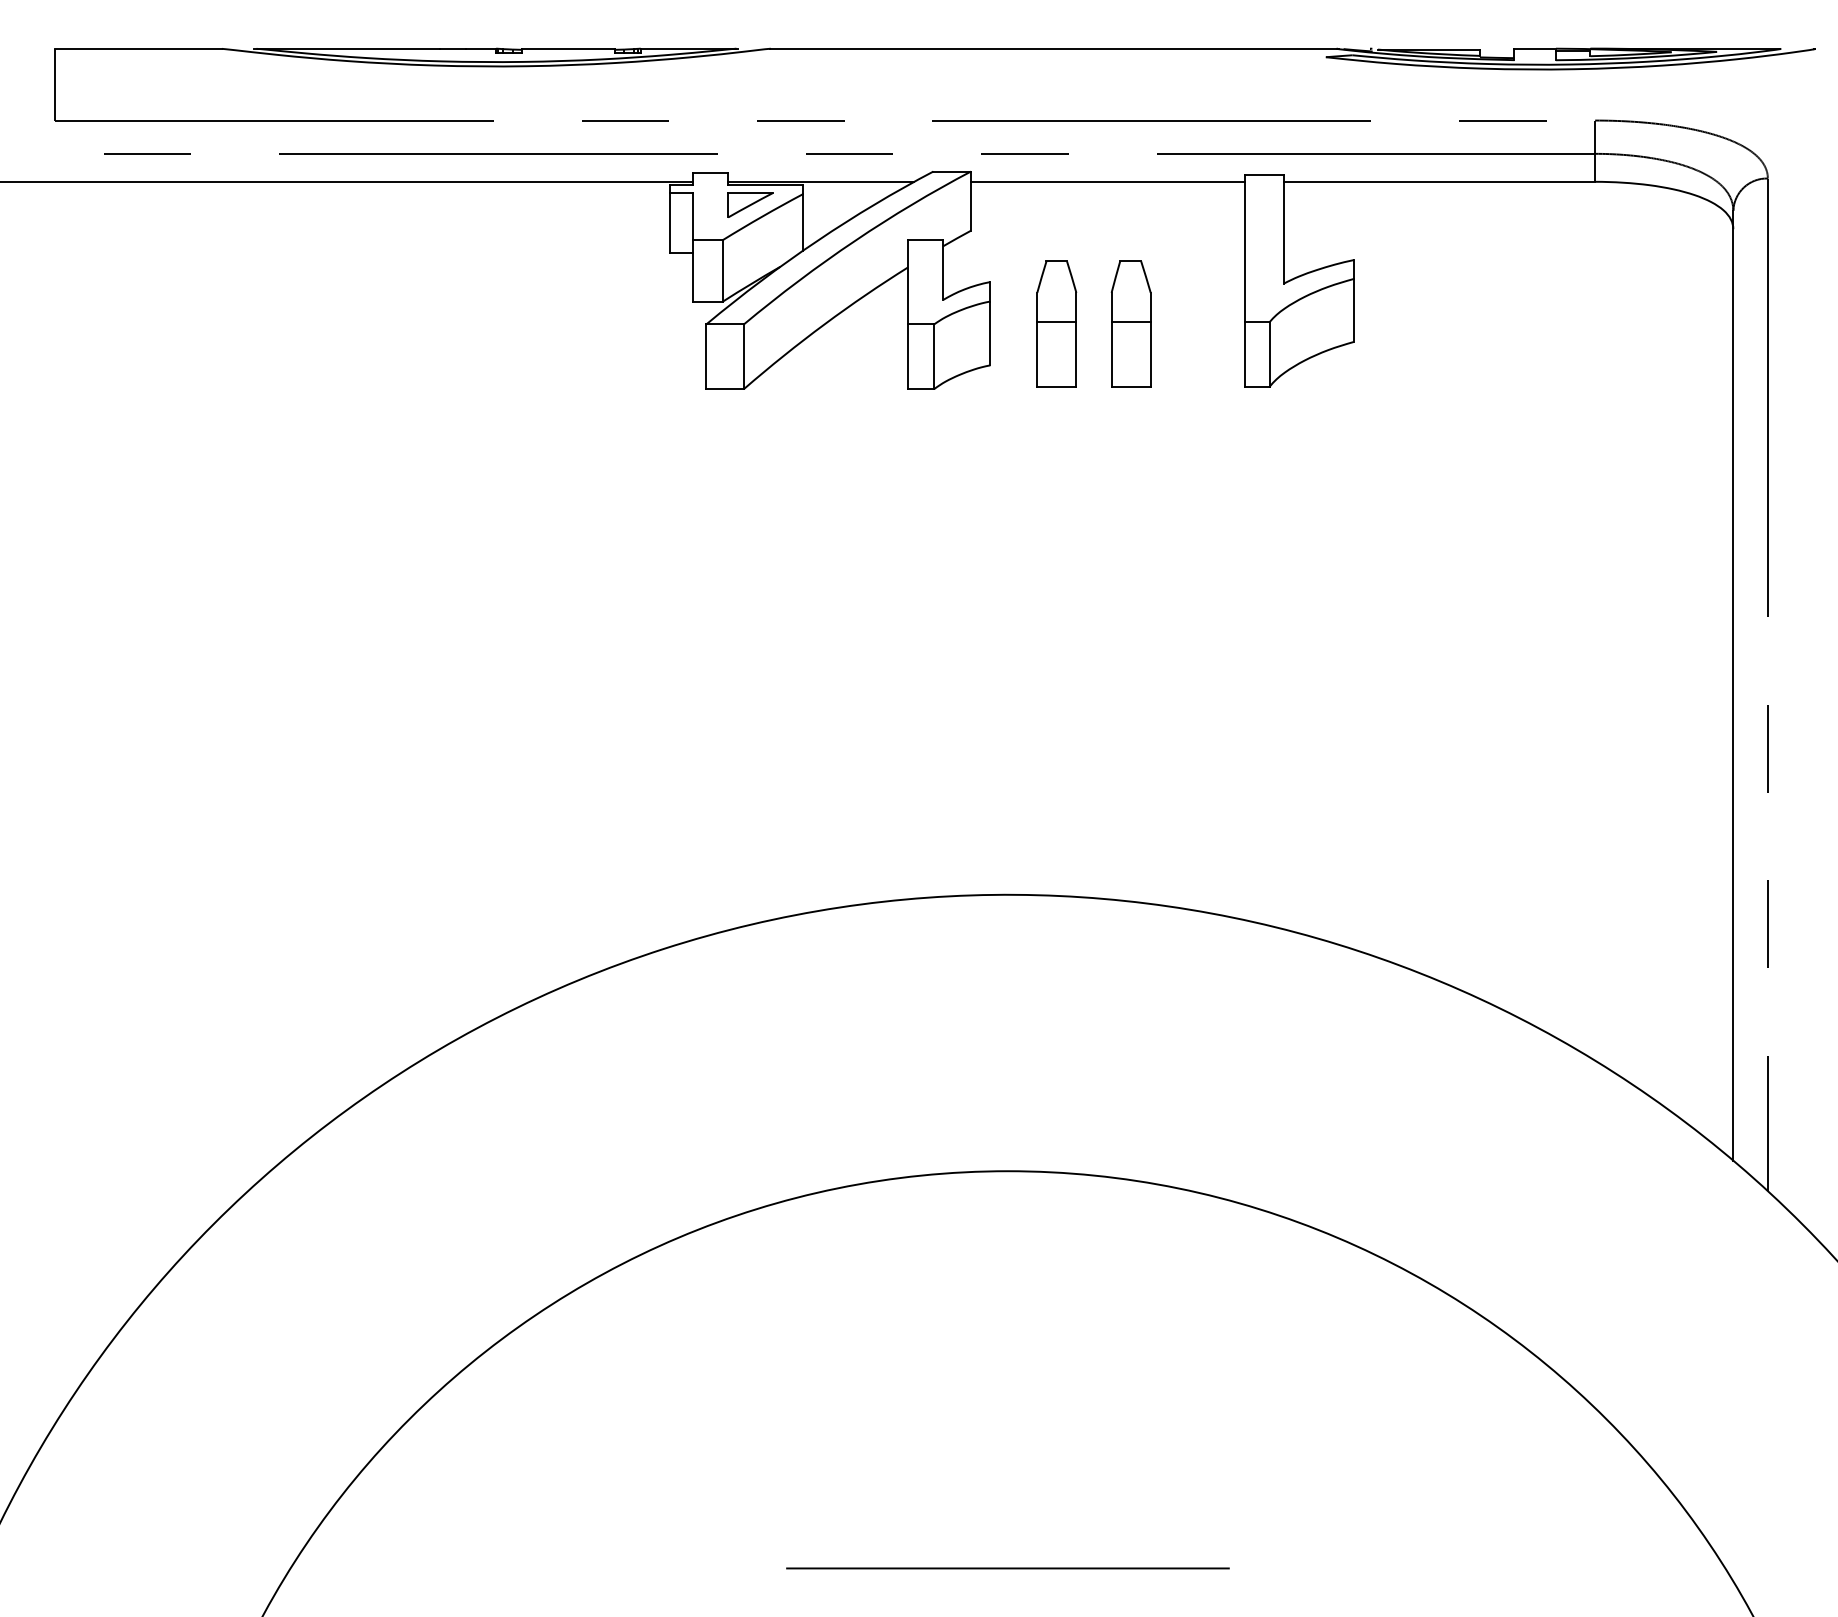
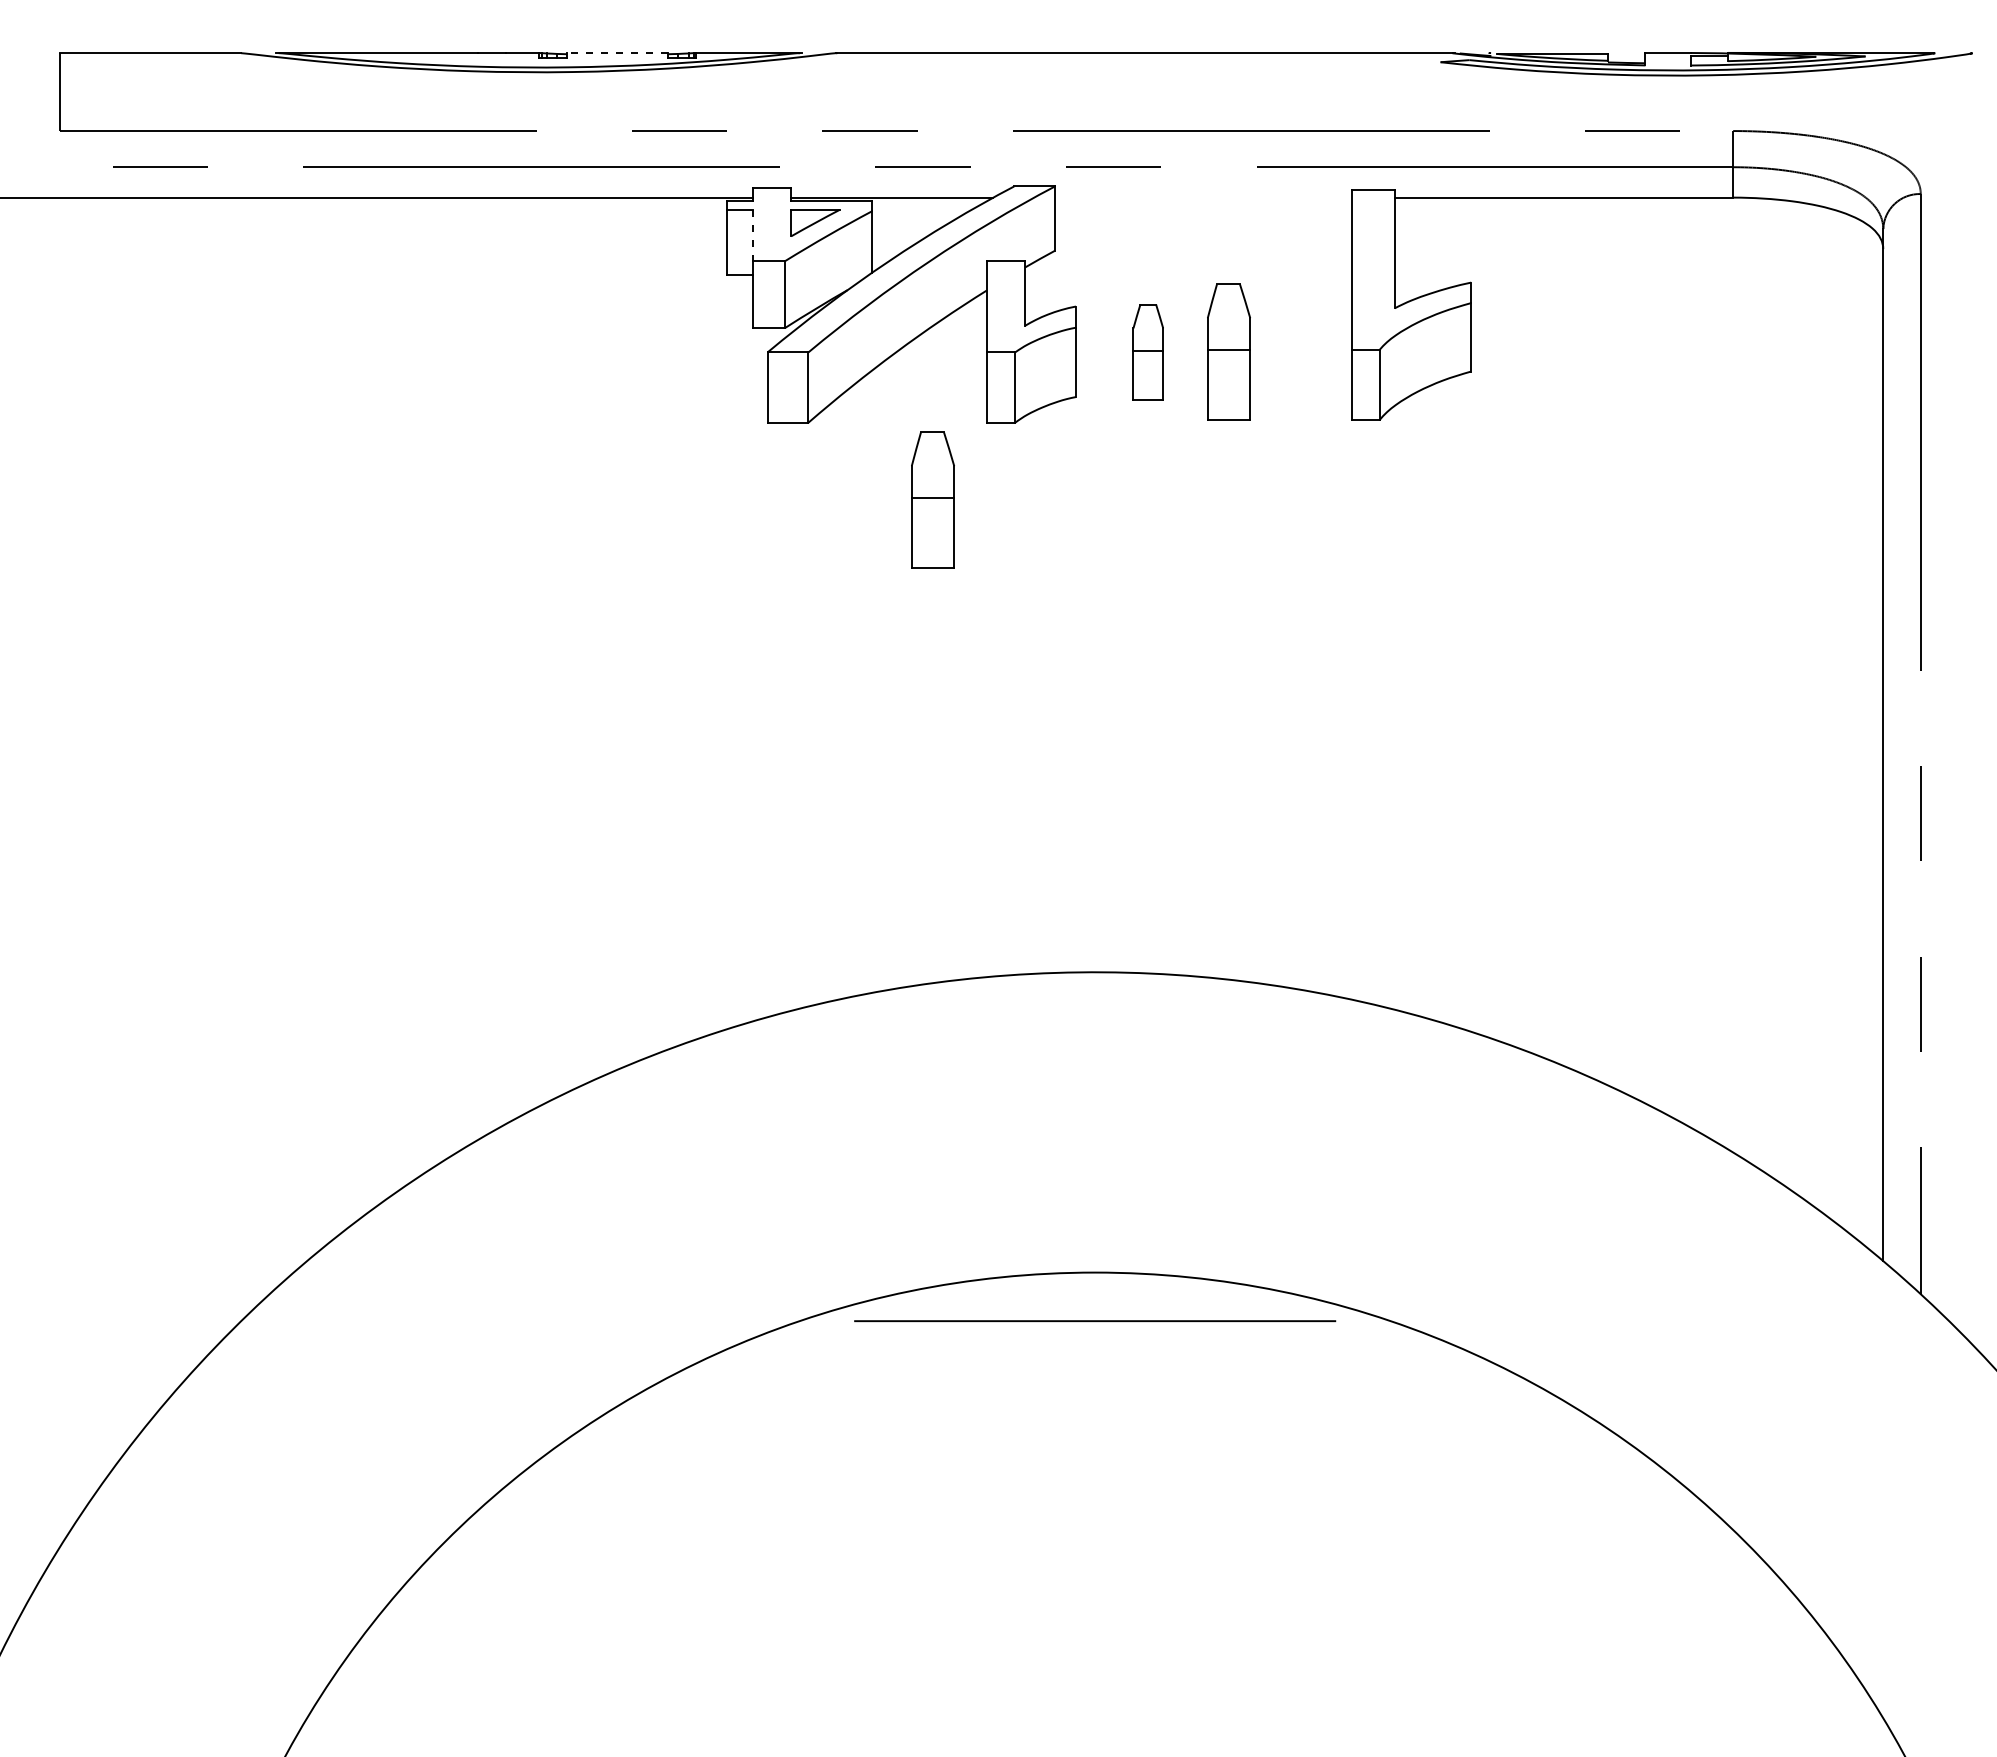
line: (568, 48) -> (617, 52), solid -> dashed
line: (1107, 181) -> (1203, 197), removed
line: (692, 216) -> (752, 235), solid -> dashed
part: (1057, 323) -> (1148, 351), size x0.7
part: (858, 459) -> (932, 499), added
line: (1008, 1568) -> (1095, 1321), moved

